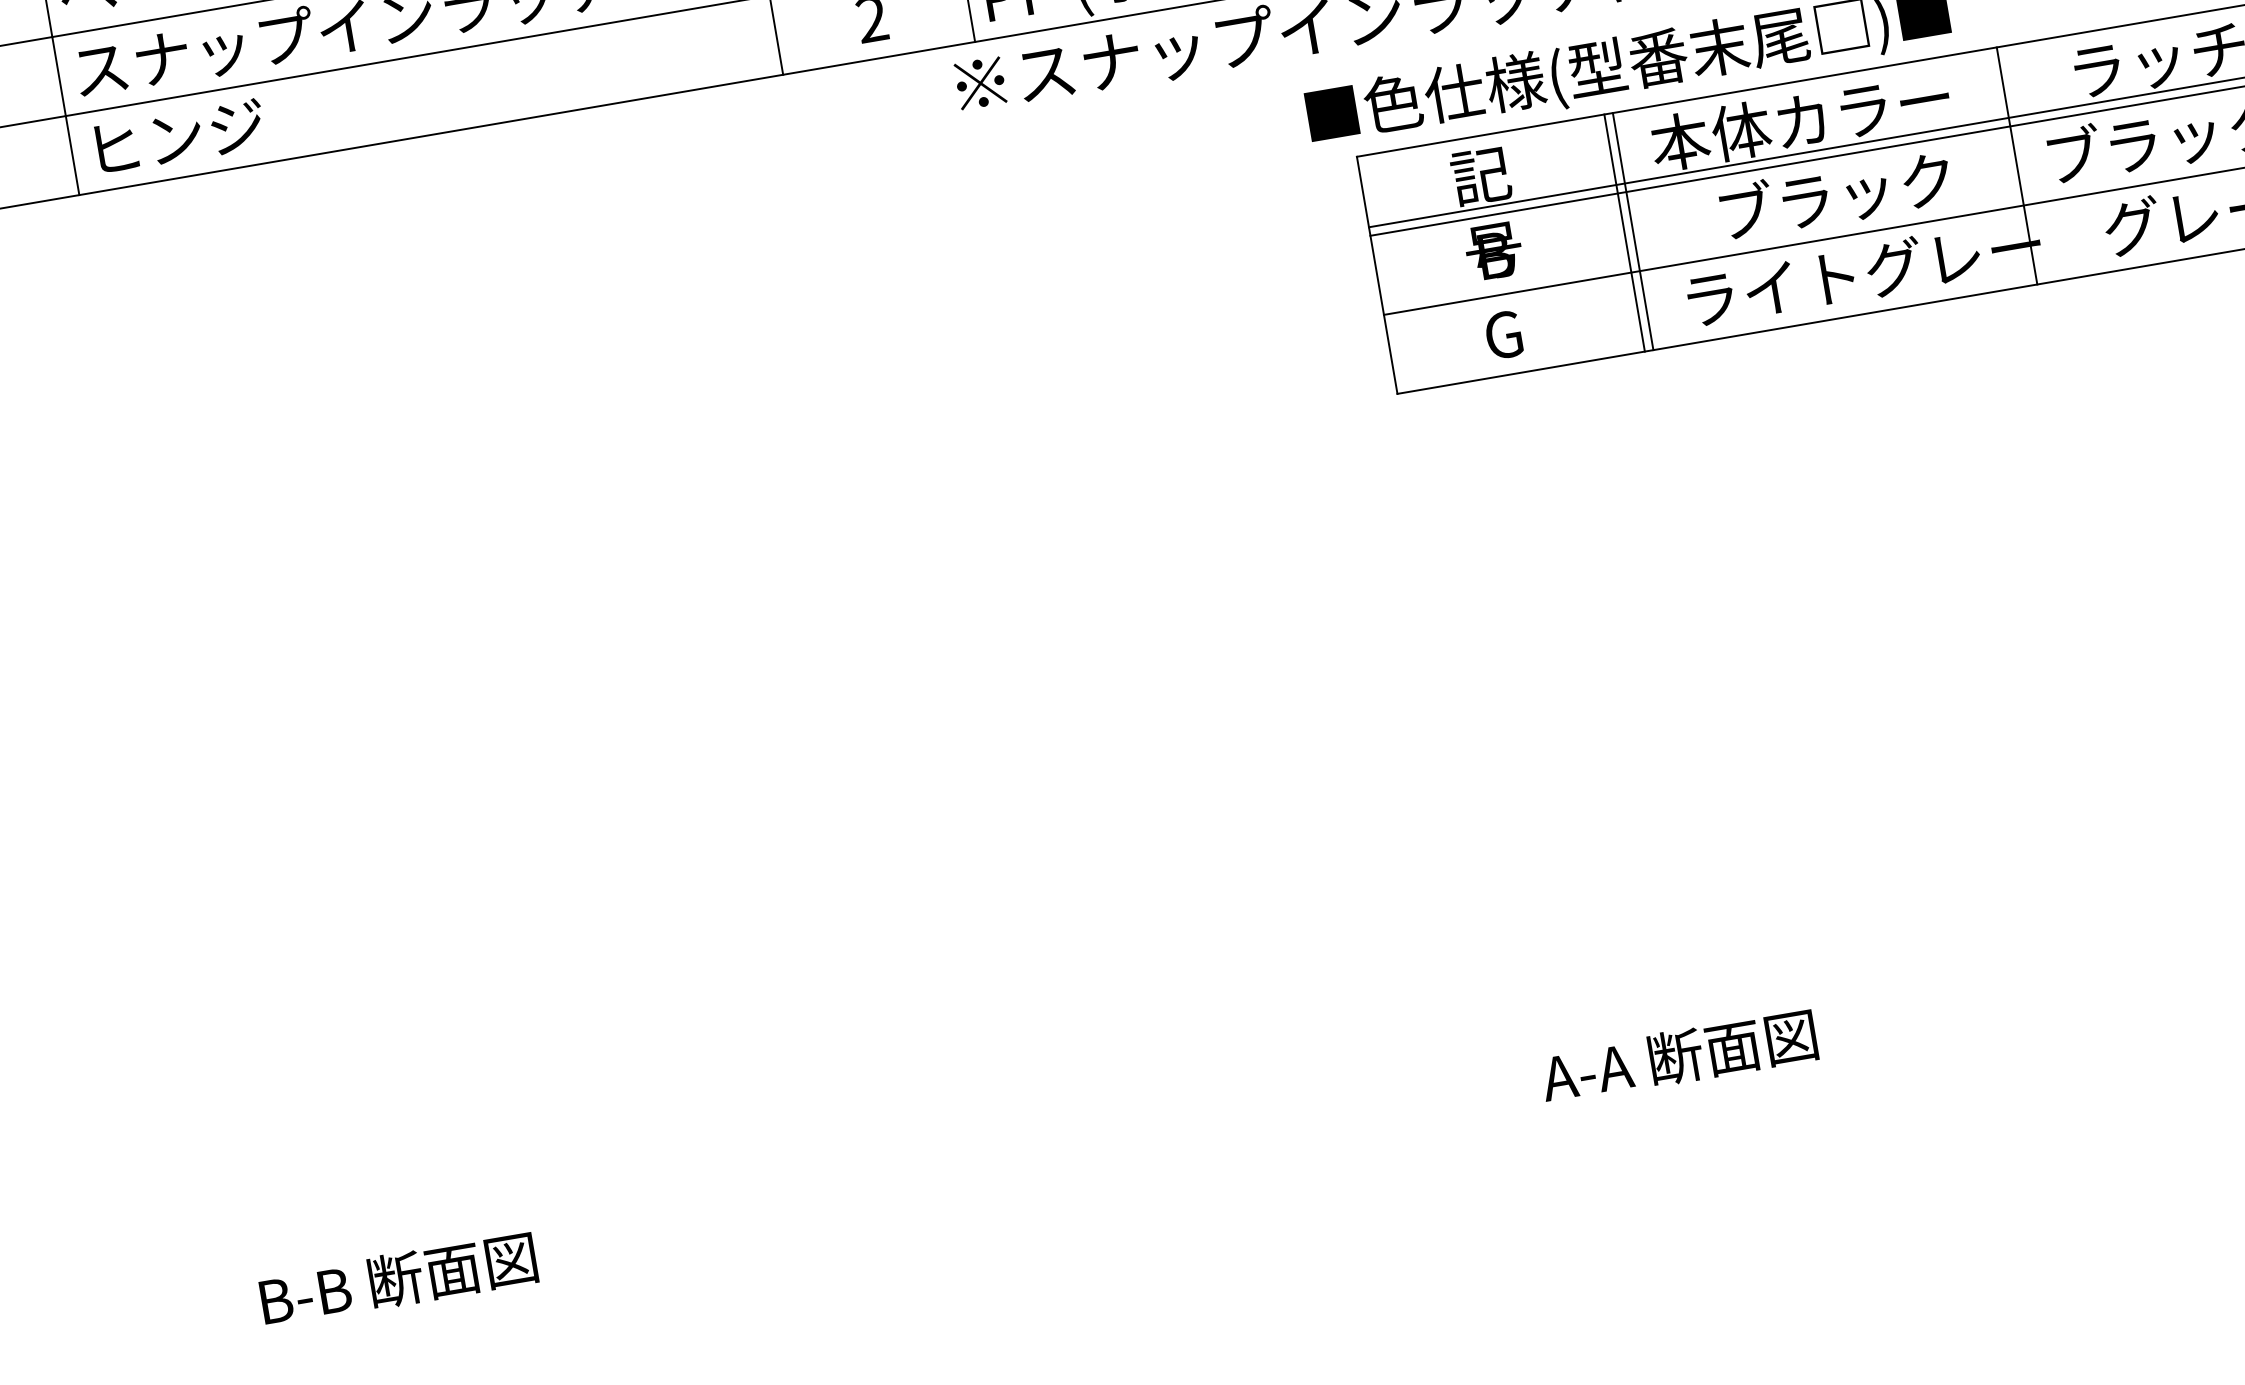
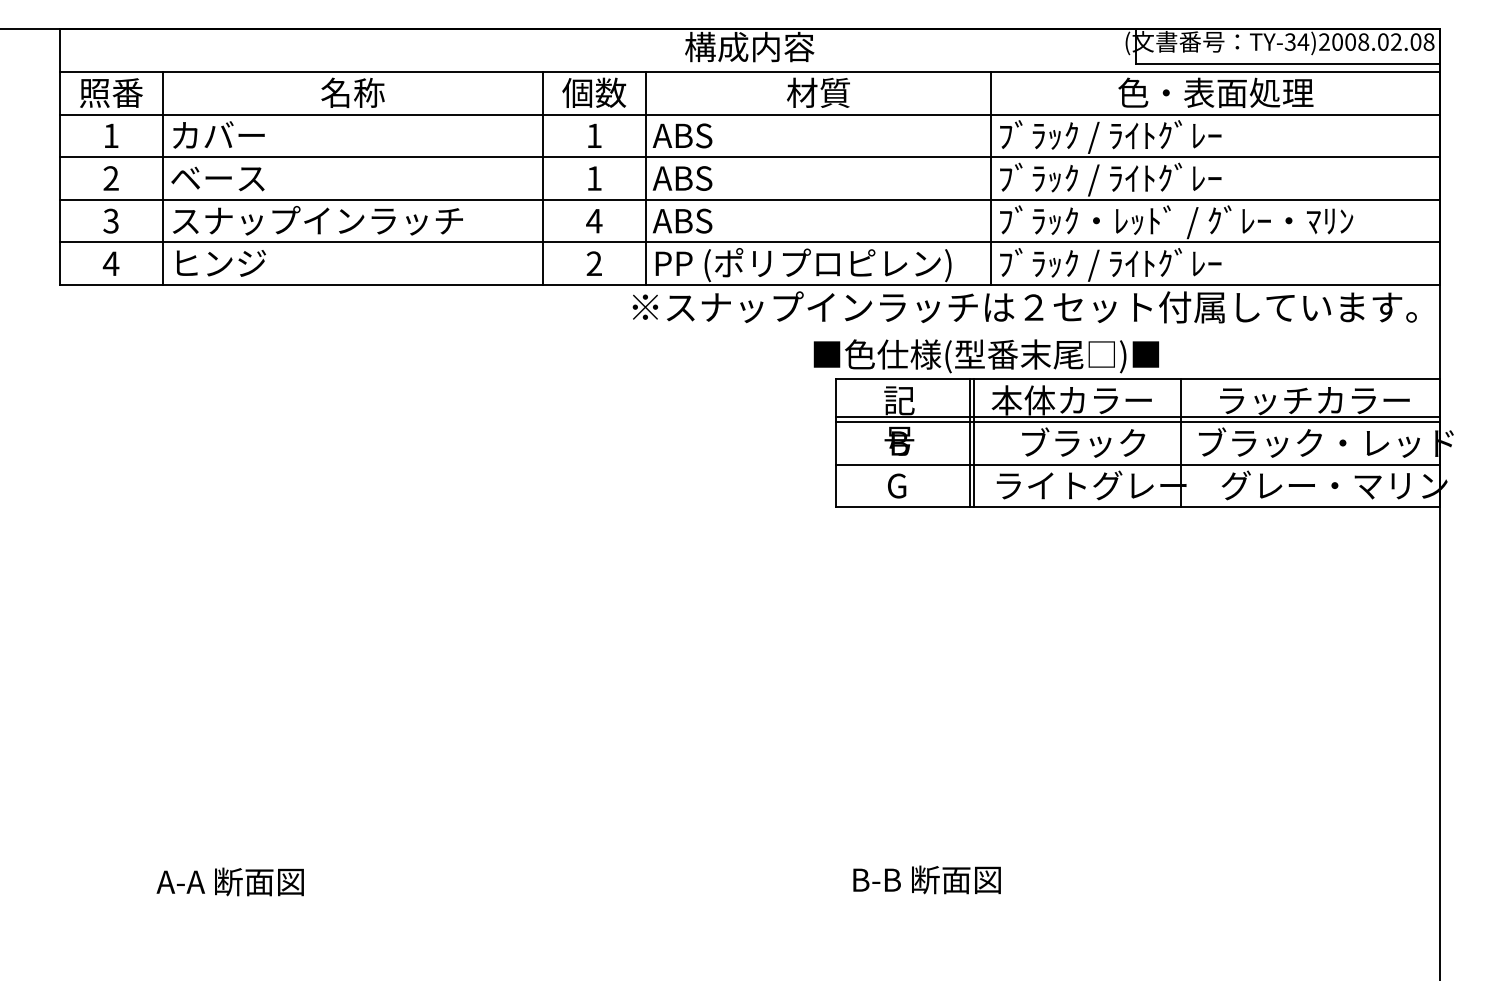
text: (1681, 1055) -> (925, 879), A-A 断面図 -> B-B 断面図
text: (395, 1279) -> (231, 881), B-B 断面図 -> A-A 断面図

